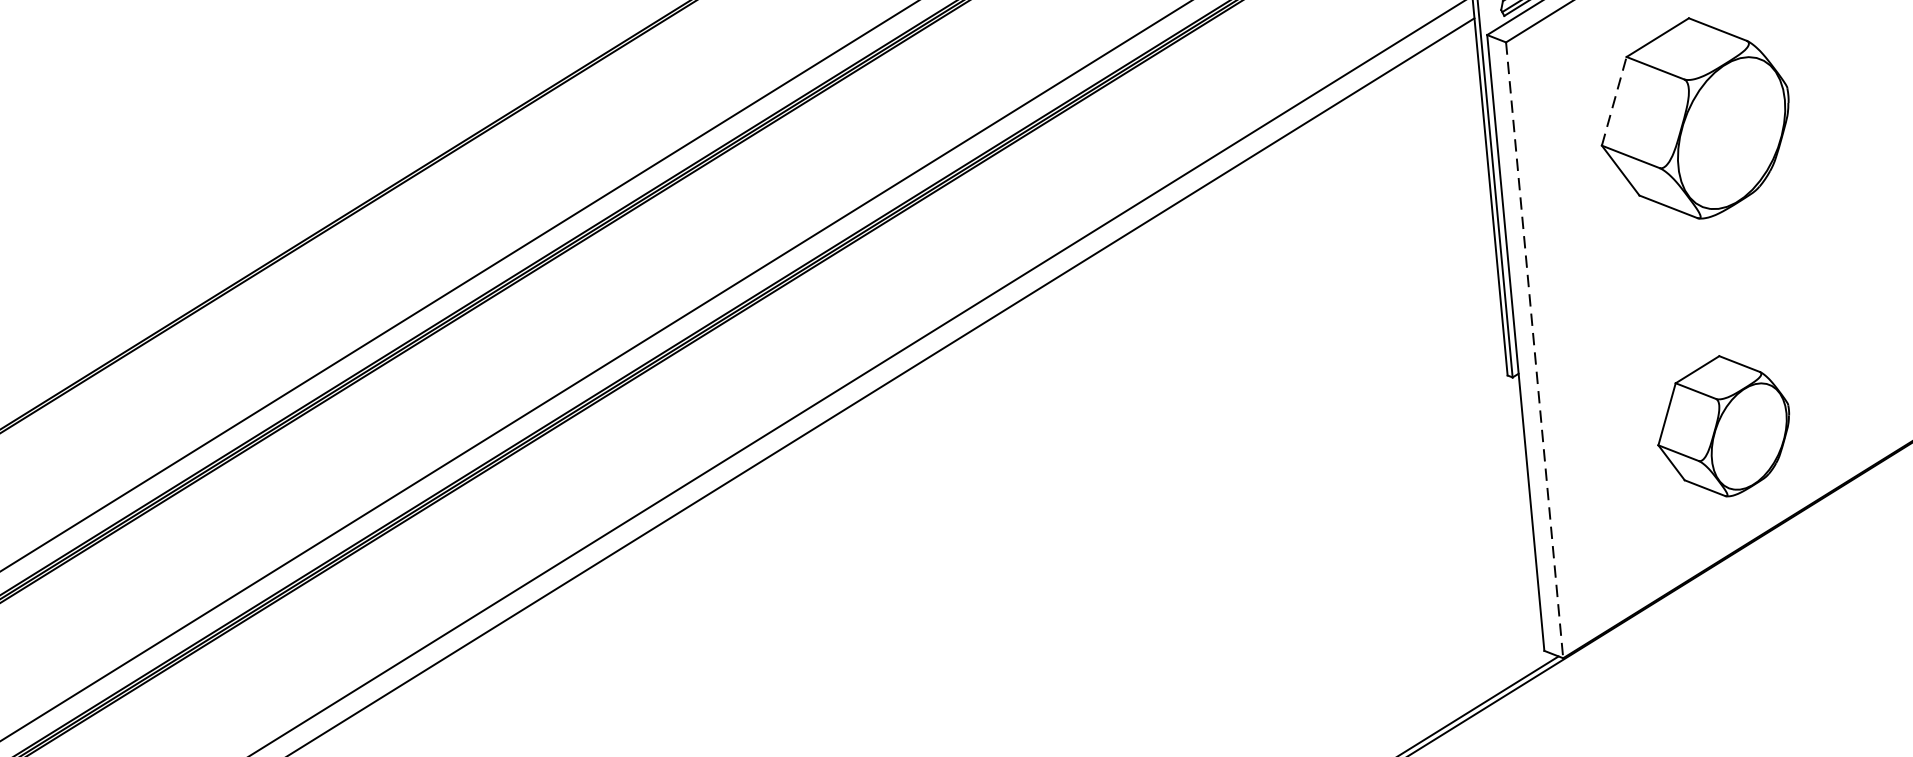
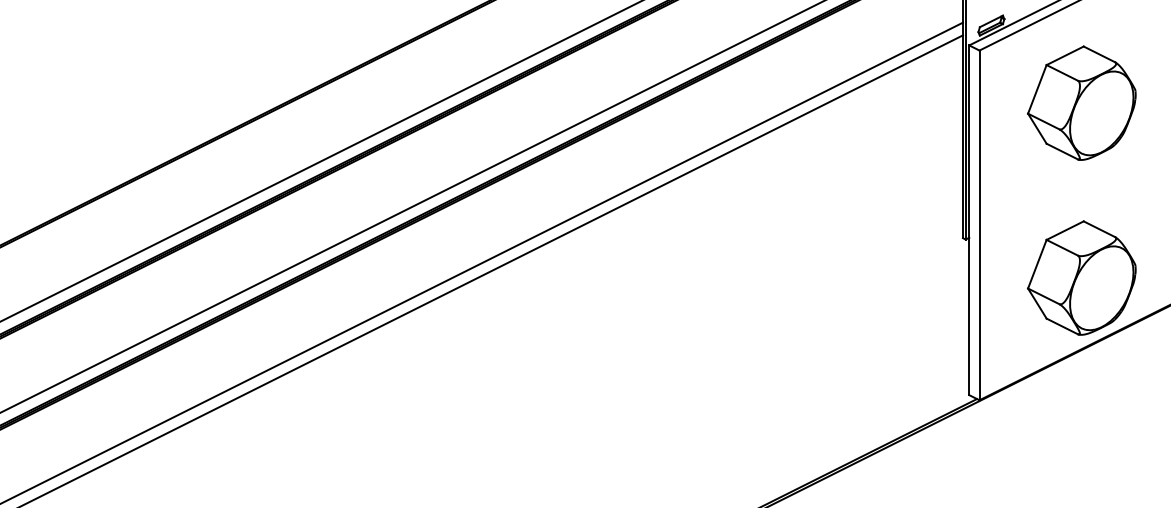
line: (1614, 99) -> (1037, 88), dashed -> solid
line: (1534, 350) -> (979, 225), dashed -> solid
part: (1722, 425) -> (1081, 277), size x1.43

